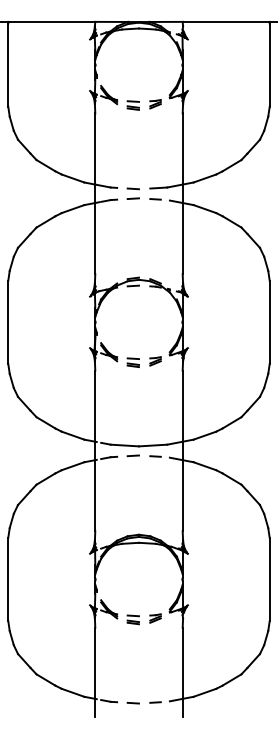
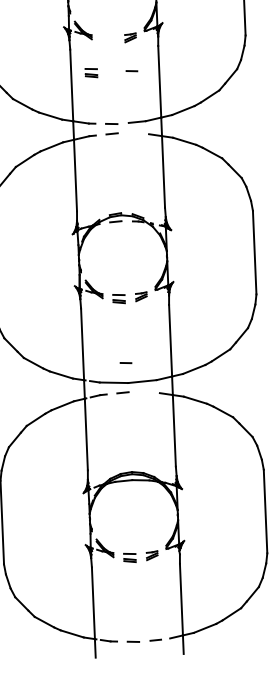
part: (132, 105) -> (90, 73), moved
line: (155, 199) -> (131, 71), moved
line: (155, 456) -> (125, 363), moved

